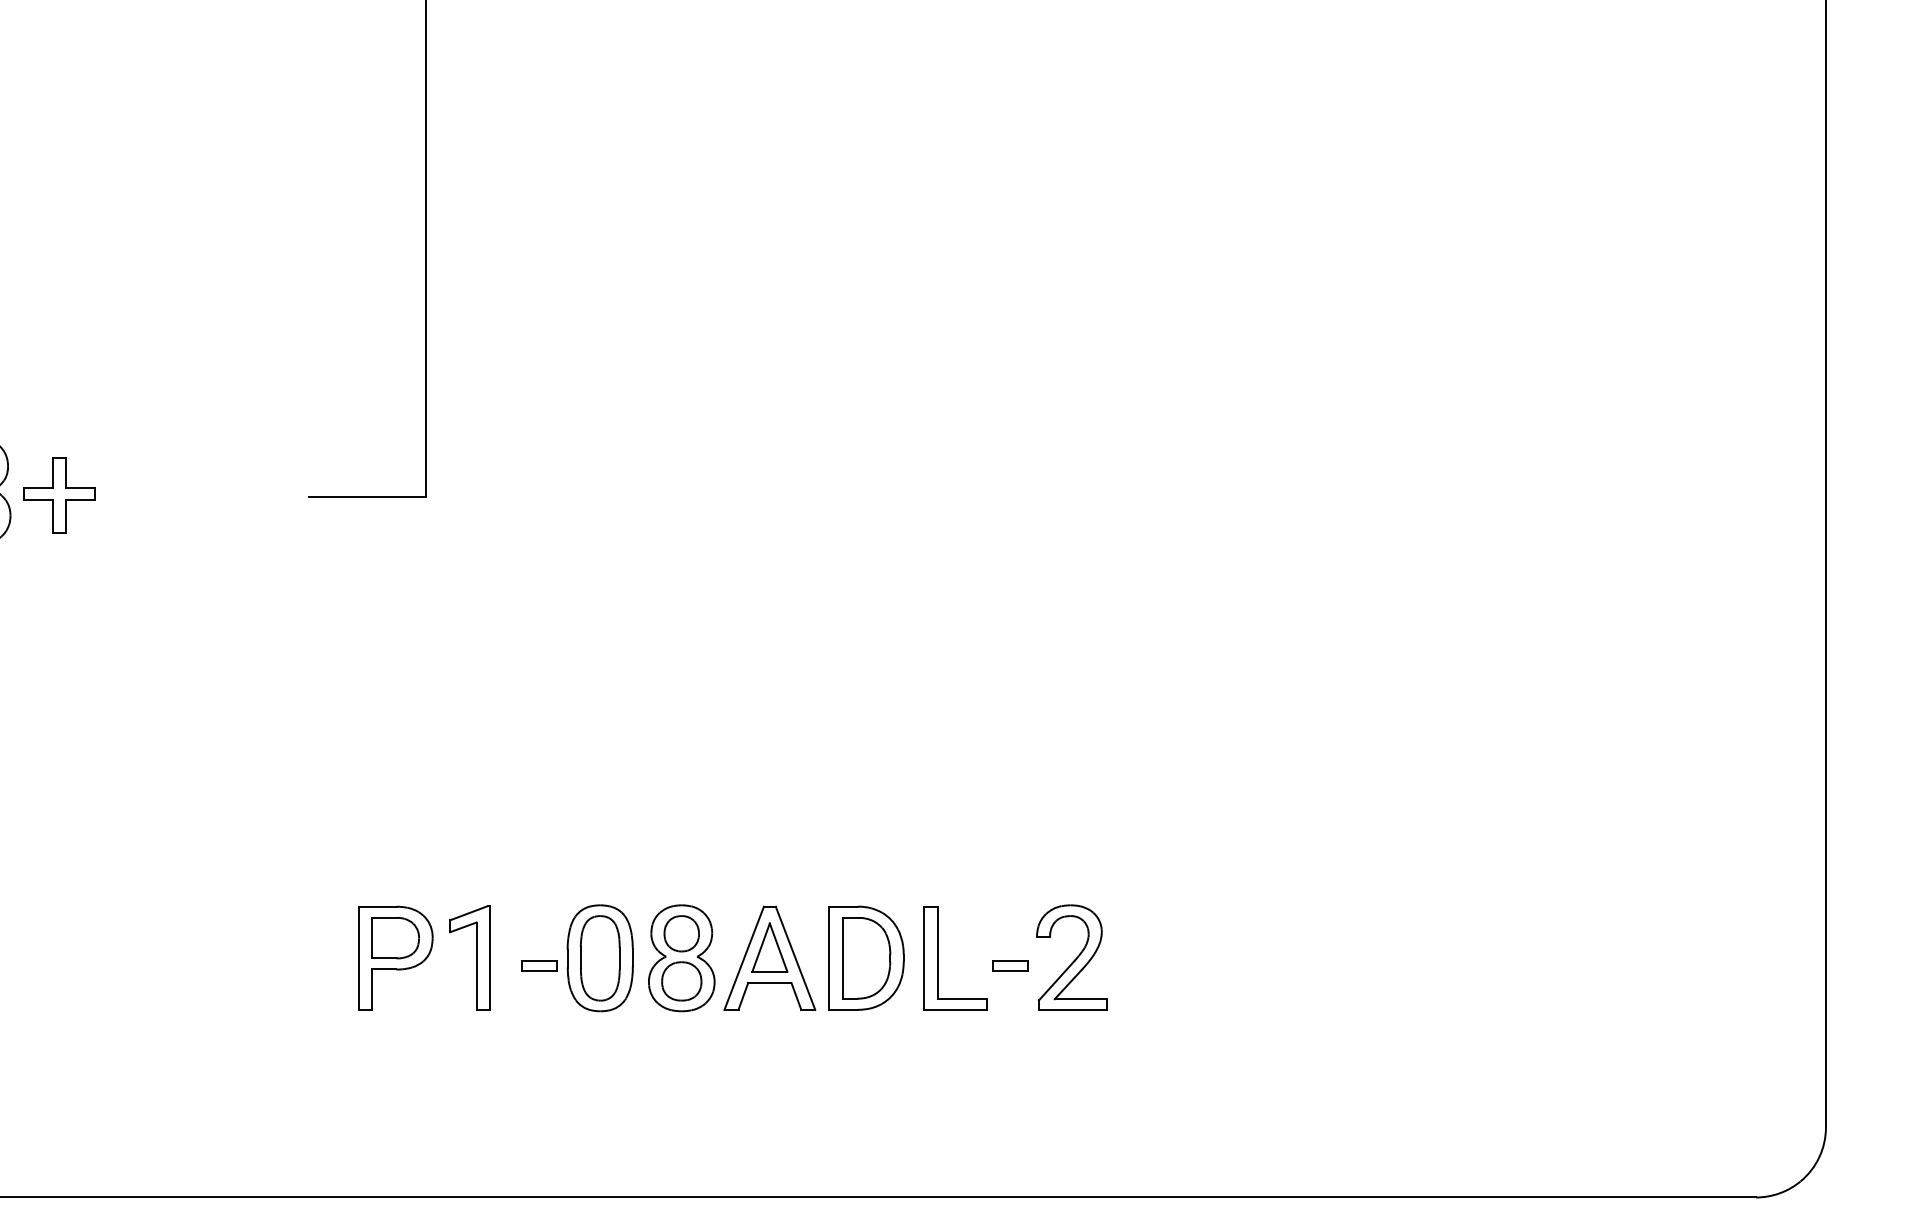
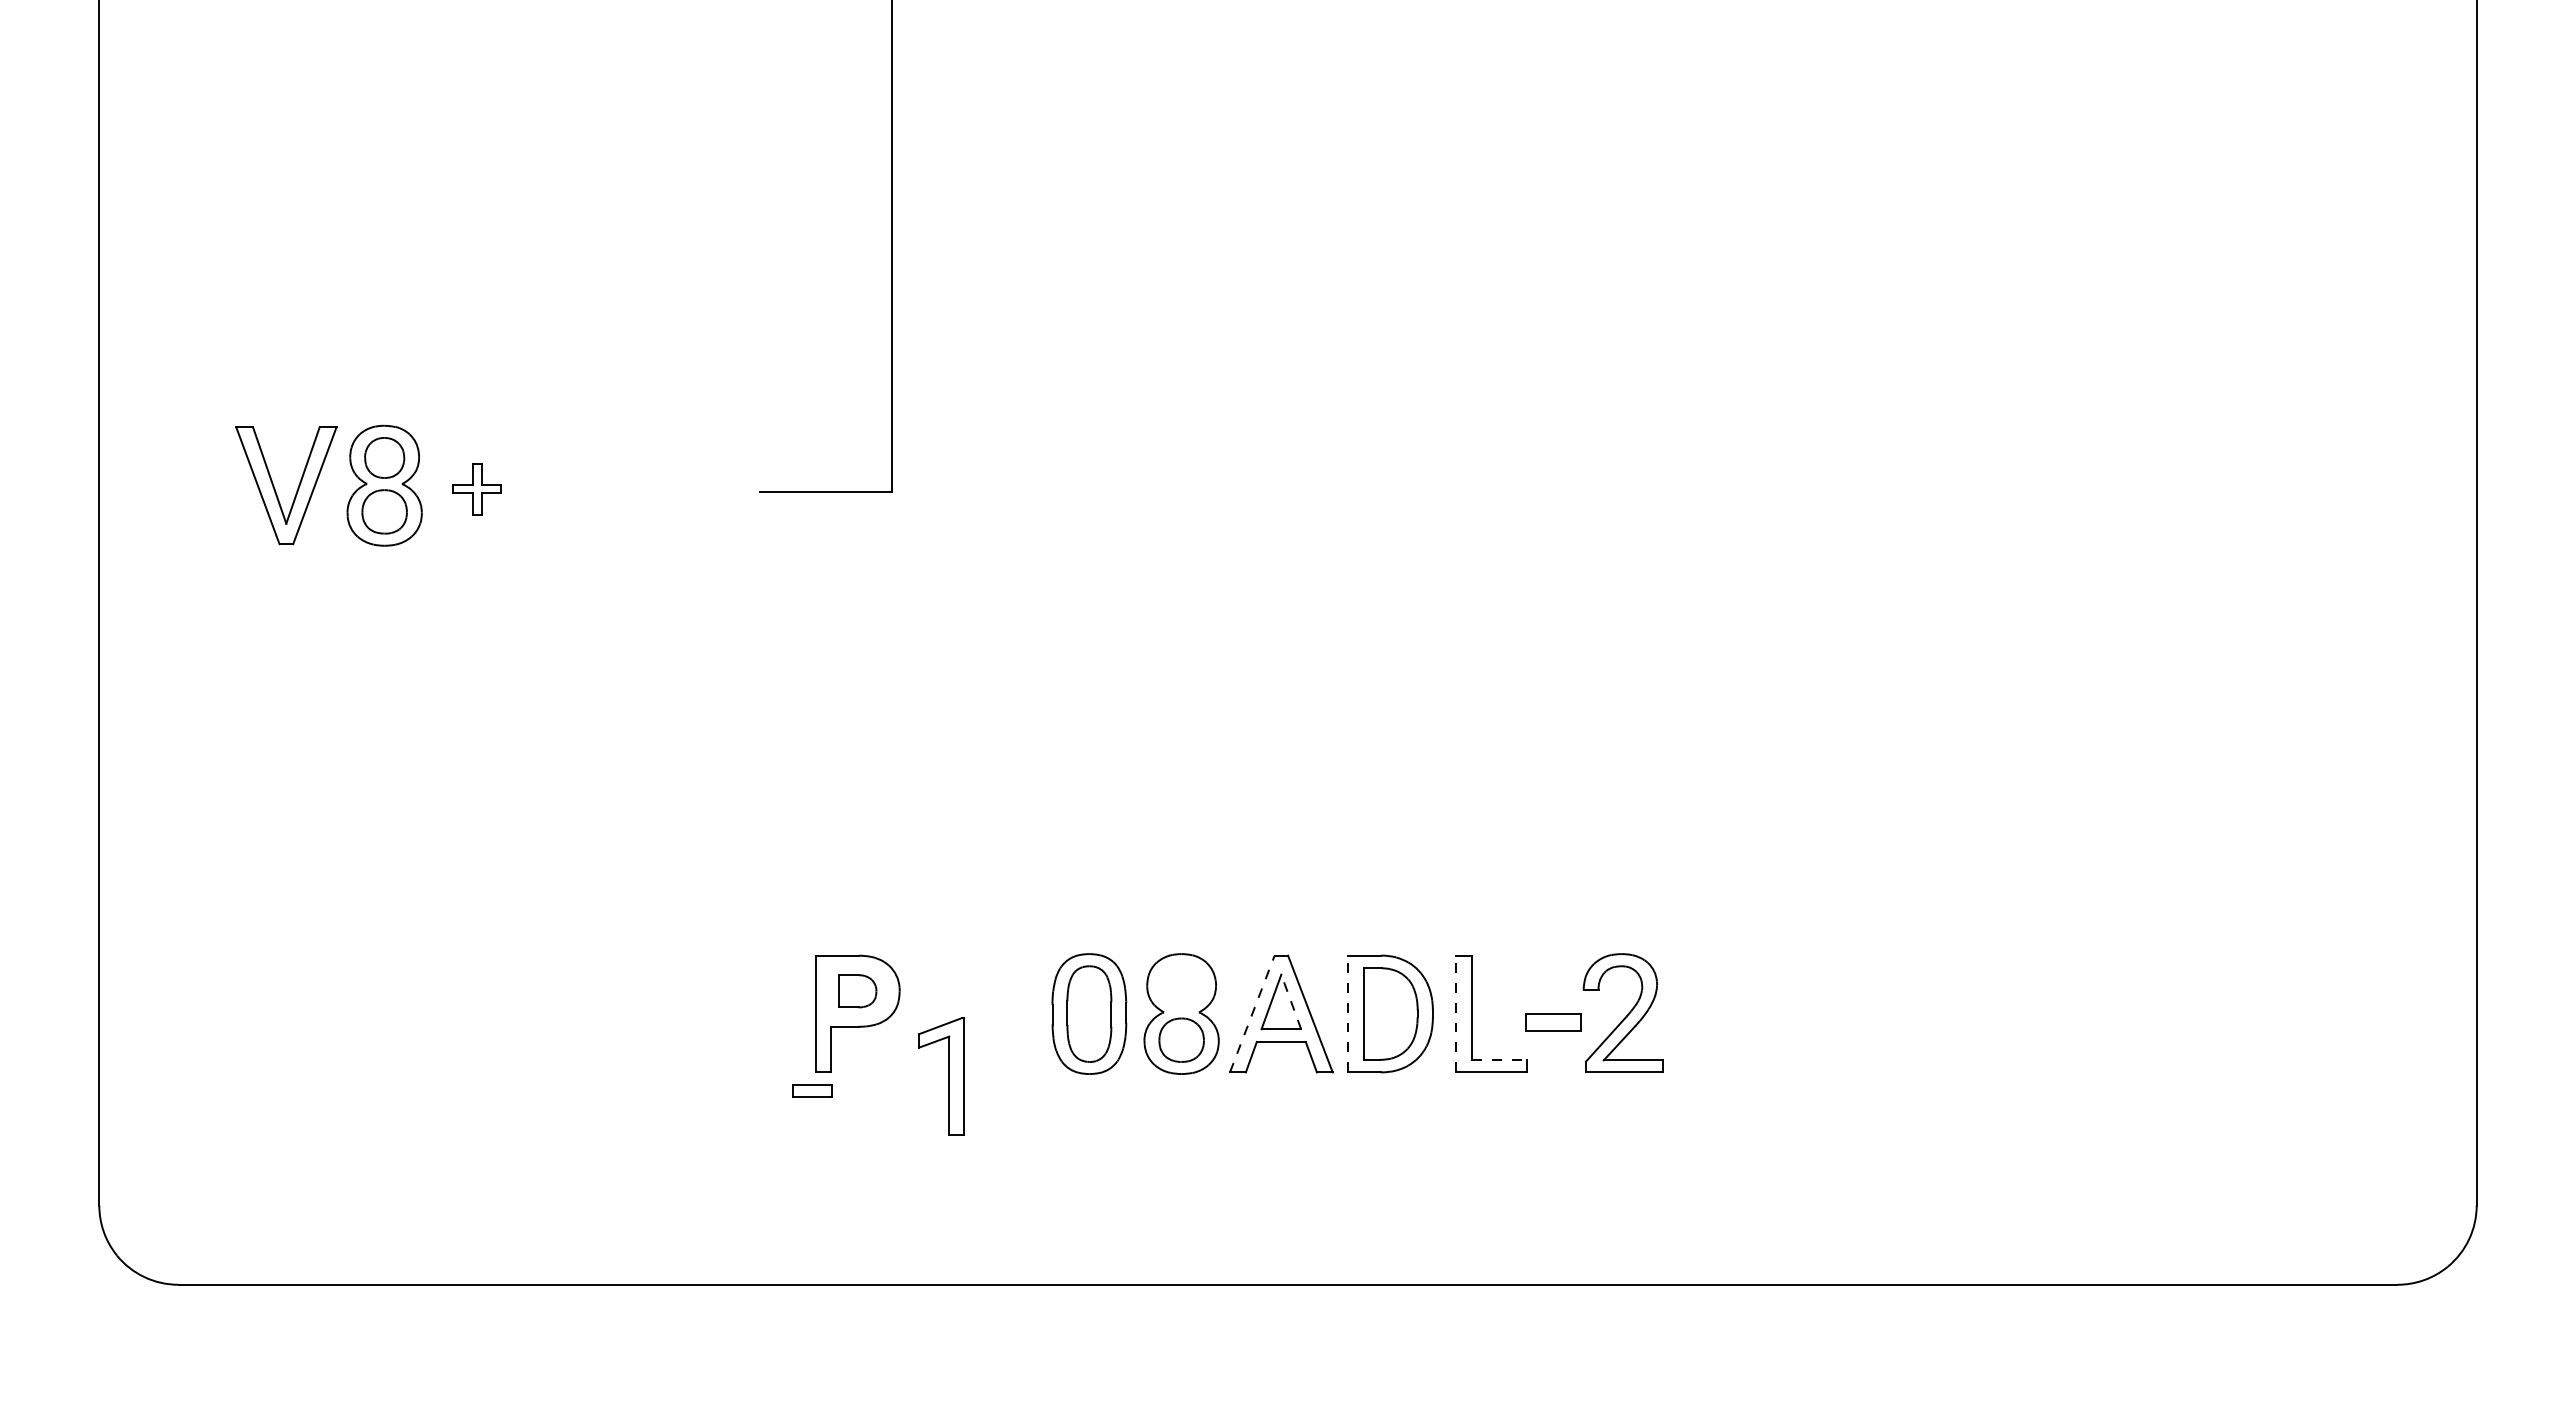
part: (58, 494) -> (476, 489), size x0.6
part: (681, 933) -> (1181, 986), removed
part: (395, 938) -> (857, 991), size x0.7
line: (778, 947) -> (1291, 1001), solid -> dashed
part: (475, 957) -> (948, 1076), moved
line: (744, 957) -> (1252, 1013), solid -> dashed
line: (829, 957) -> (1348, 1013), solid -> dashed
line: (924, 957) -> (1456, 1013), solid -> dashed
part: (539, 965) -> (812, 1090), moved
part: (1010, 965) -> (1553, 1022), size x1.4
line: (962, 998) -> (1499, 1059), solid -> dashed

